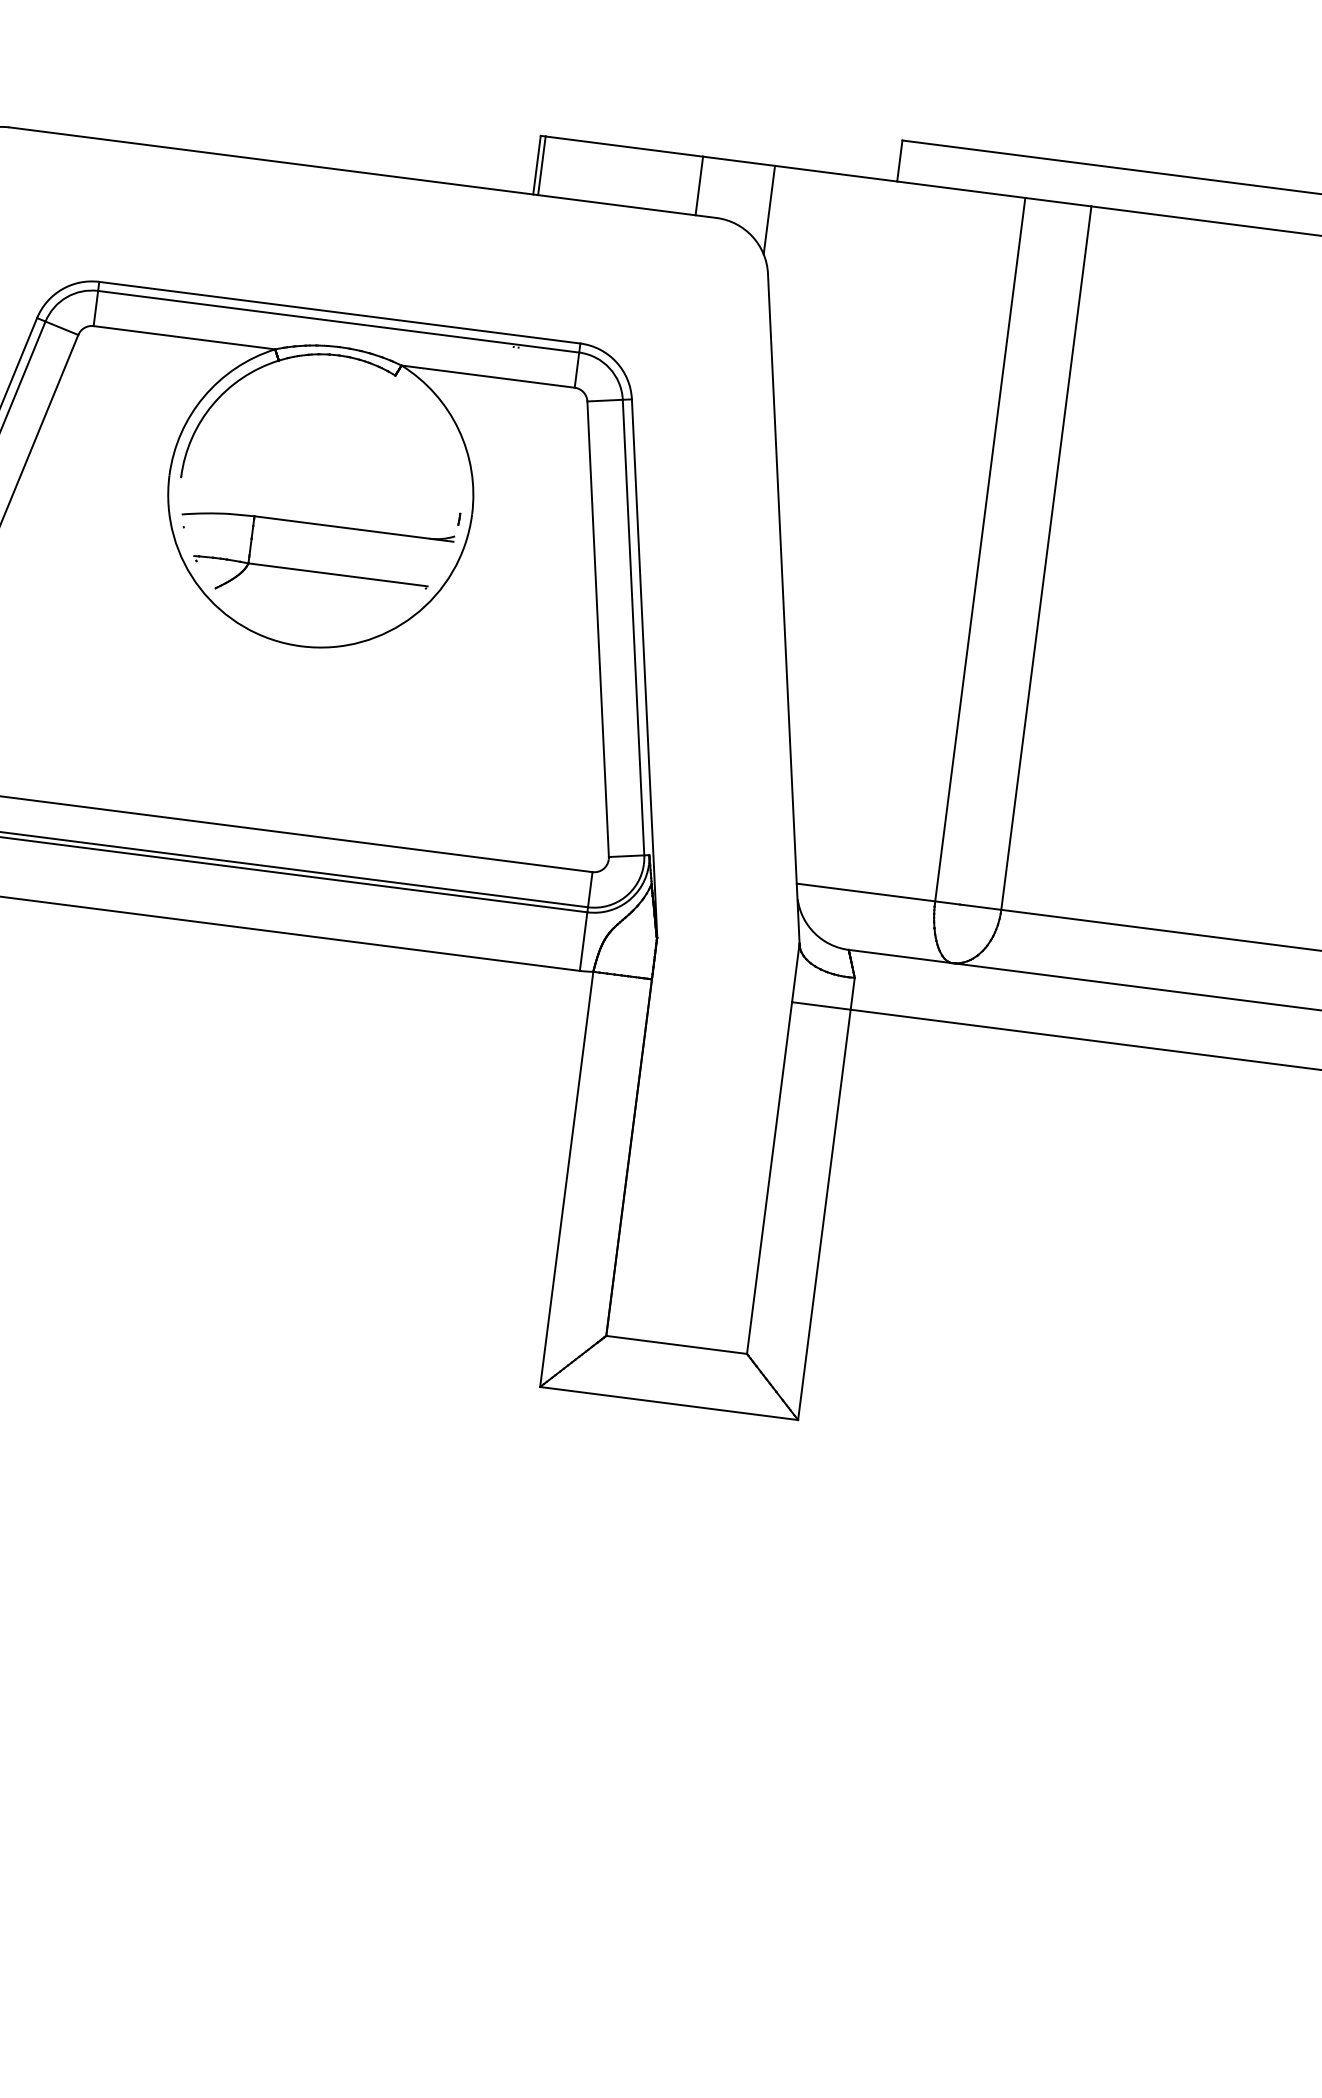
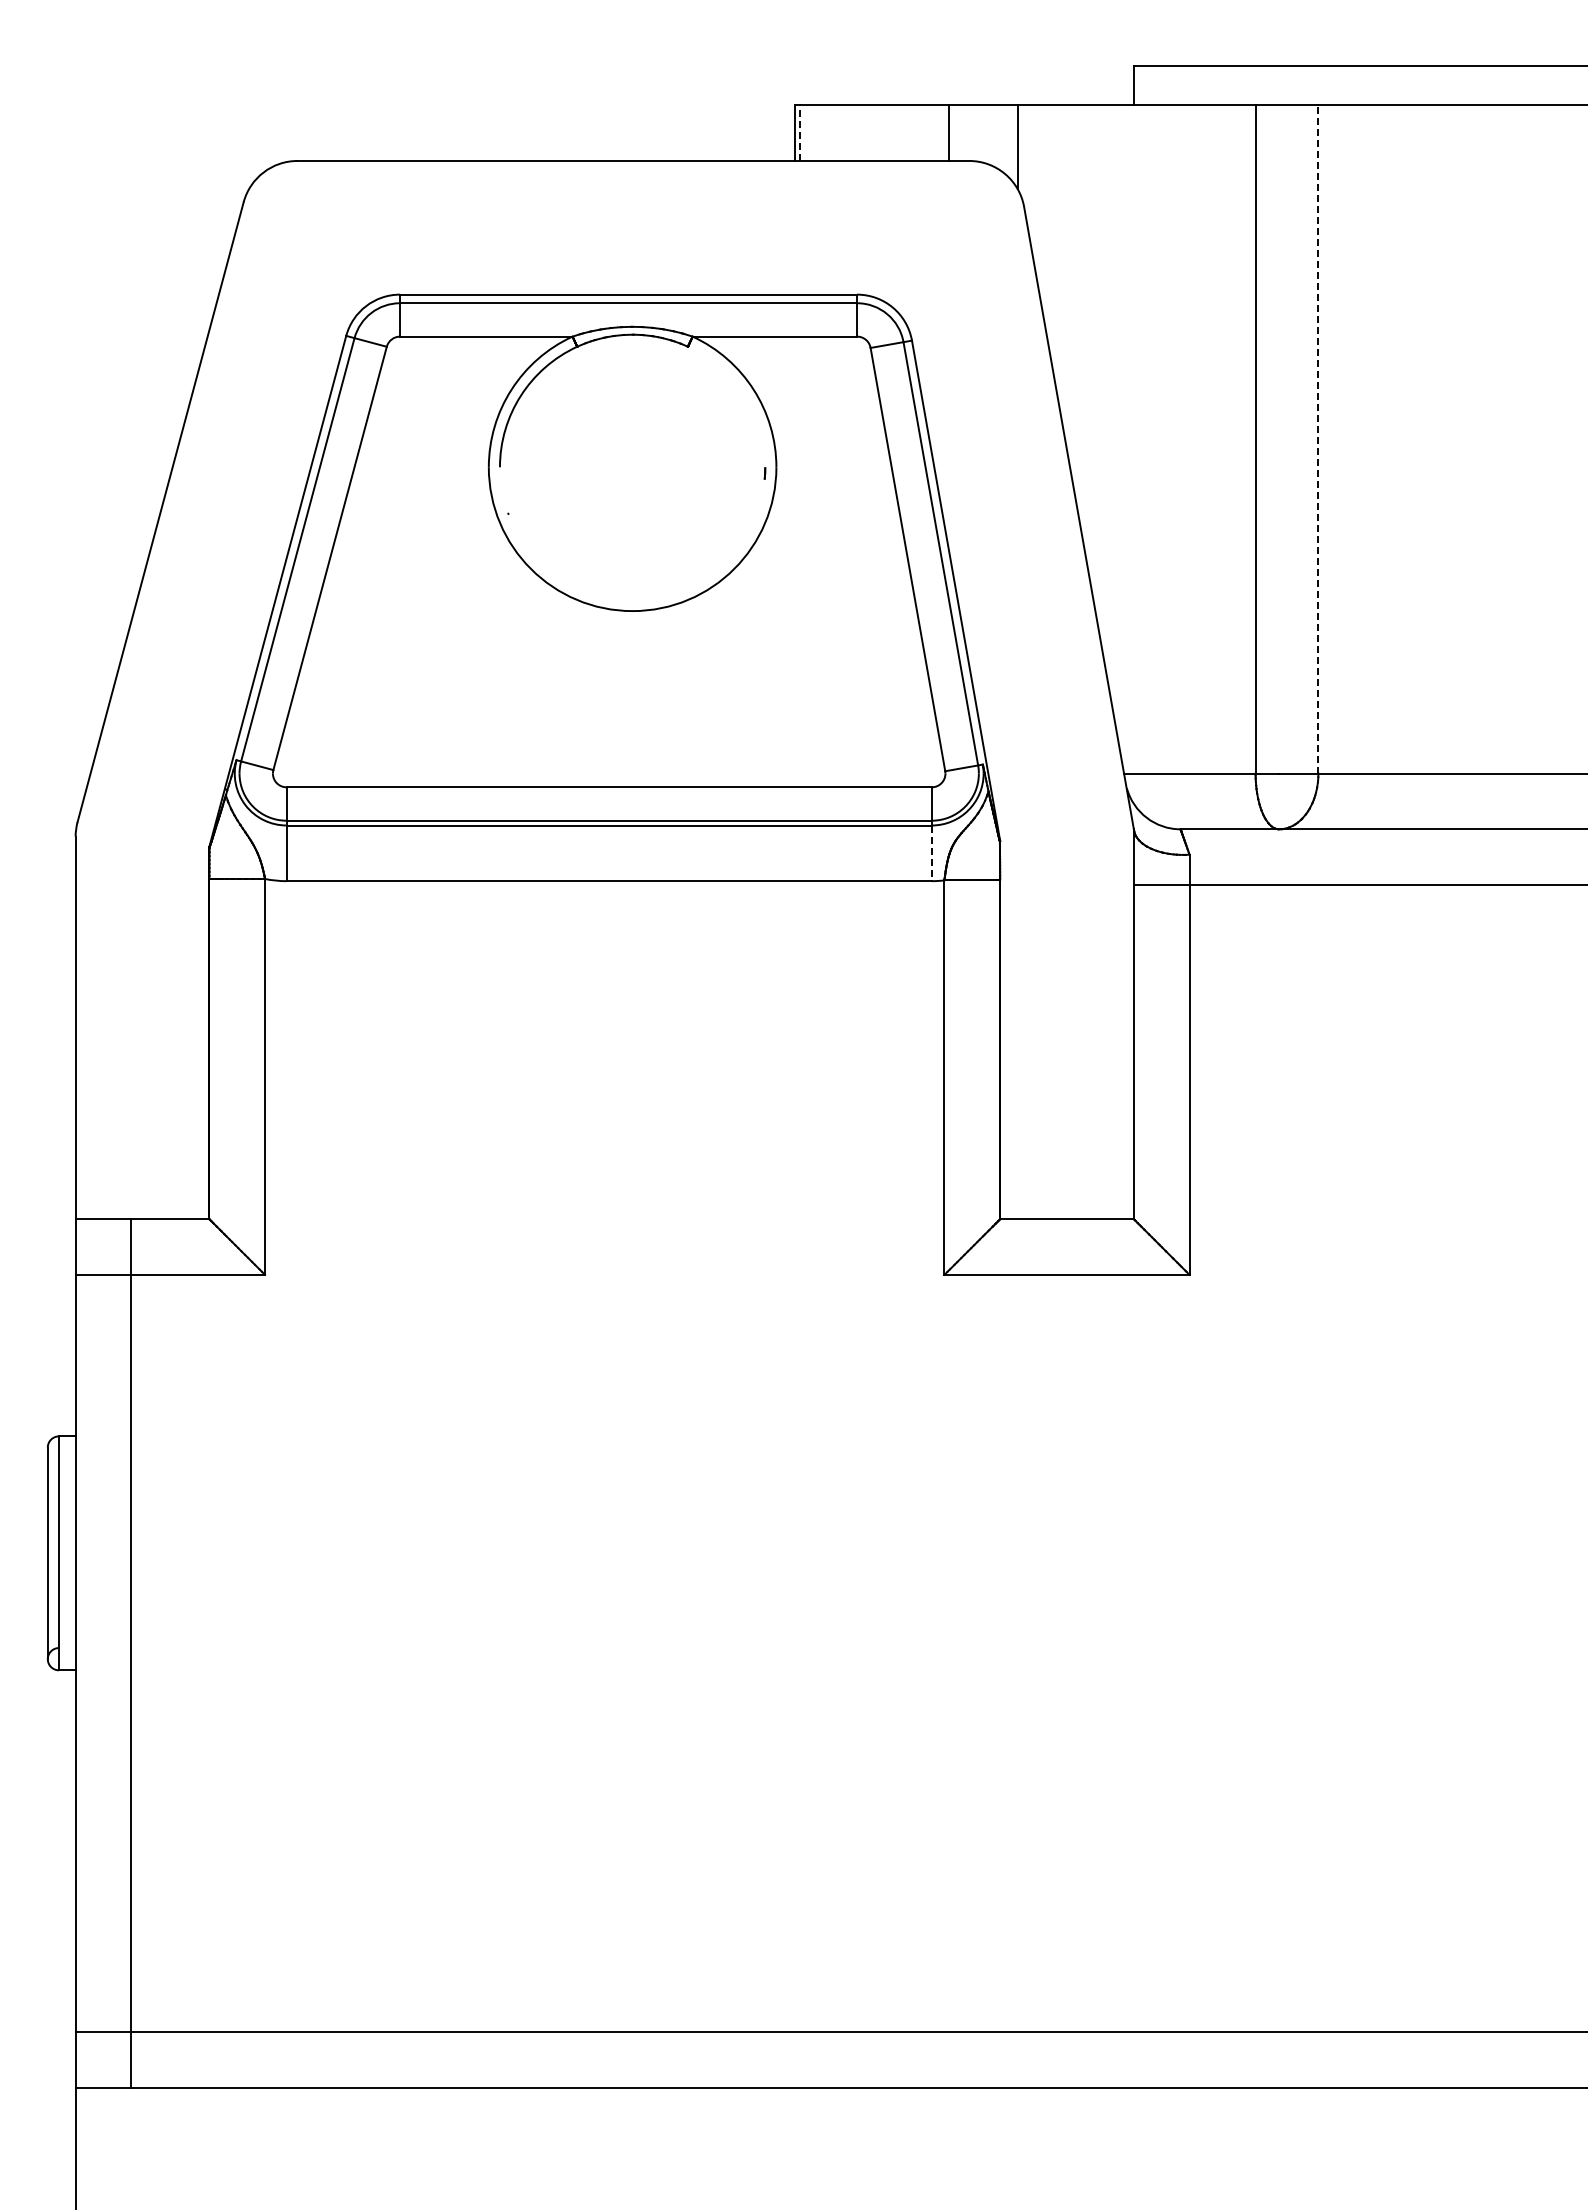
line: (541, 166) -> (799, 133), solid -> dashed
line: (1046, 557) -> (1318, 438), solid -> dashed
part: (312, 571) -> (633, 539), removed
line: (583, 941) -> (931, 853), solid -> dashed

